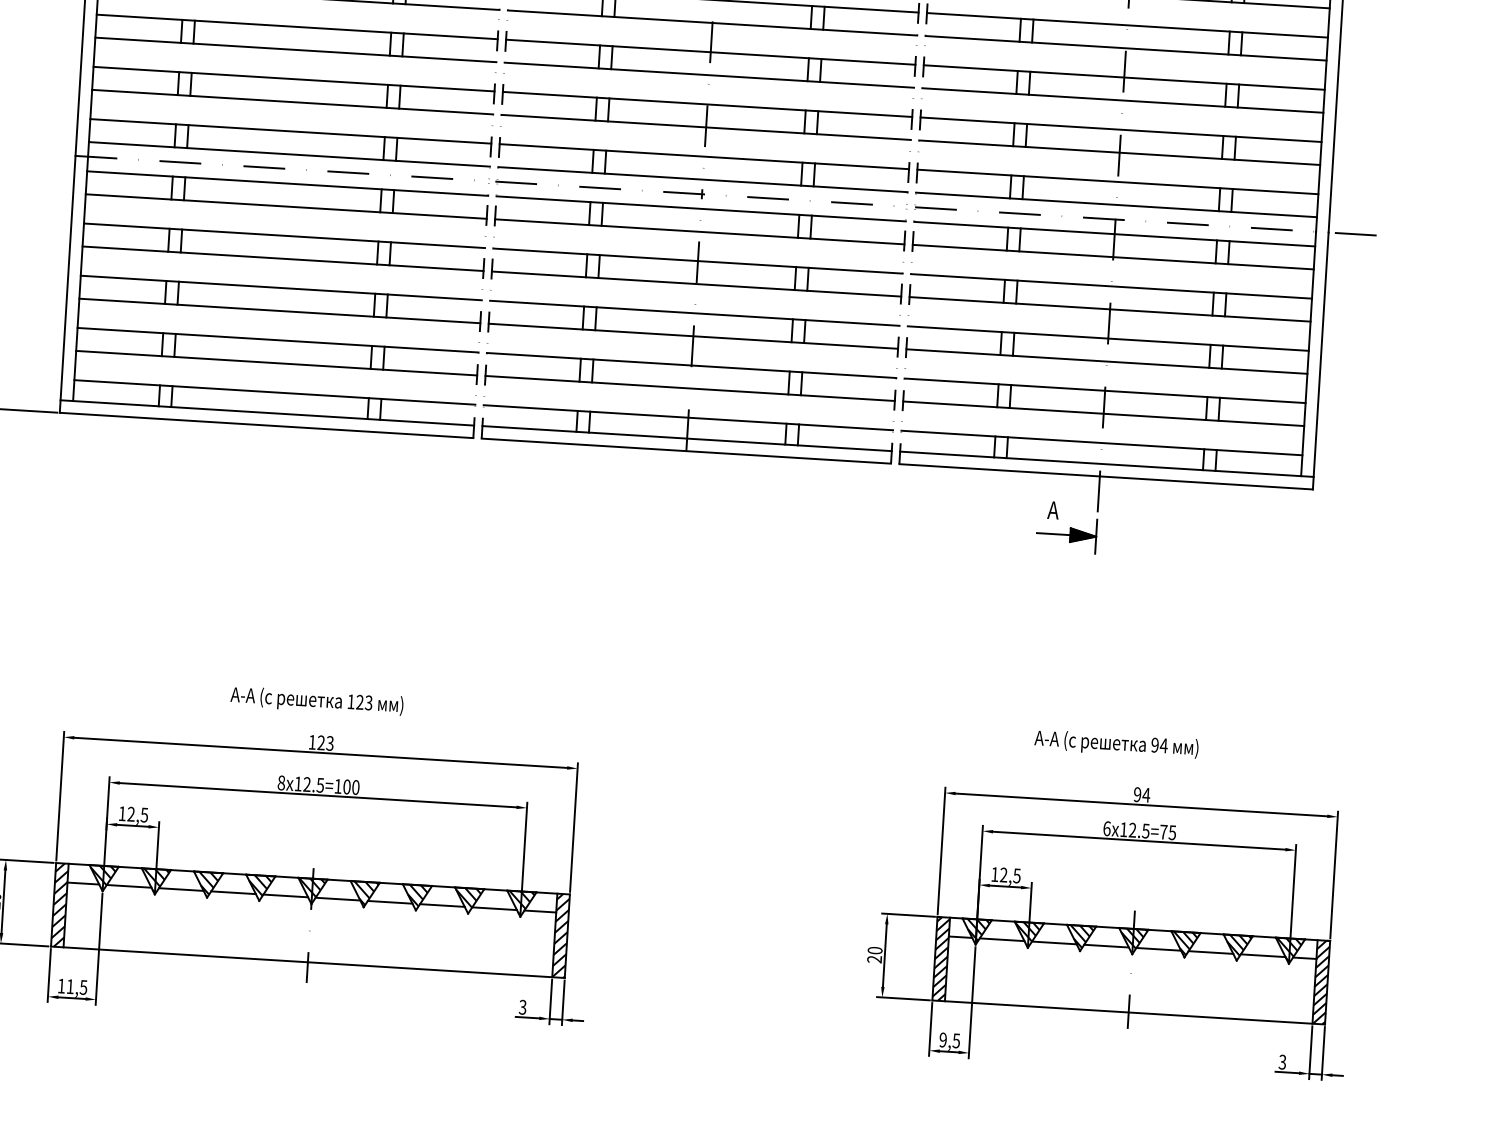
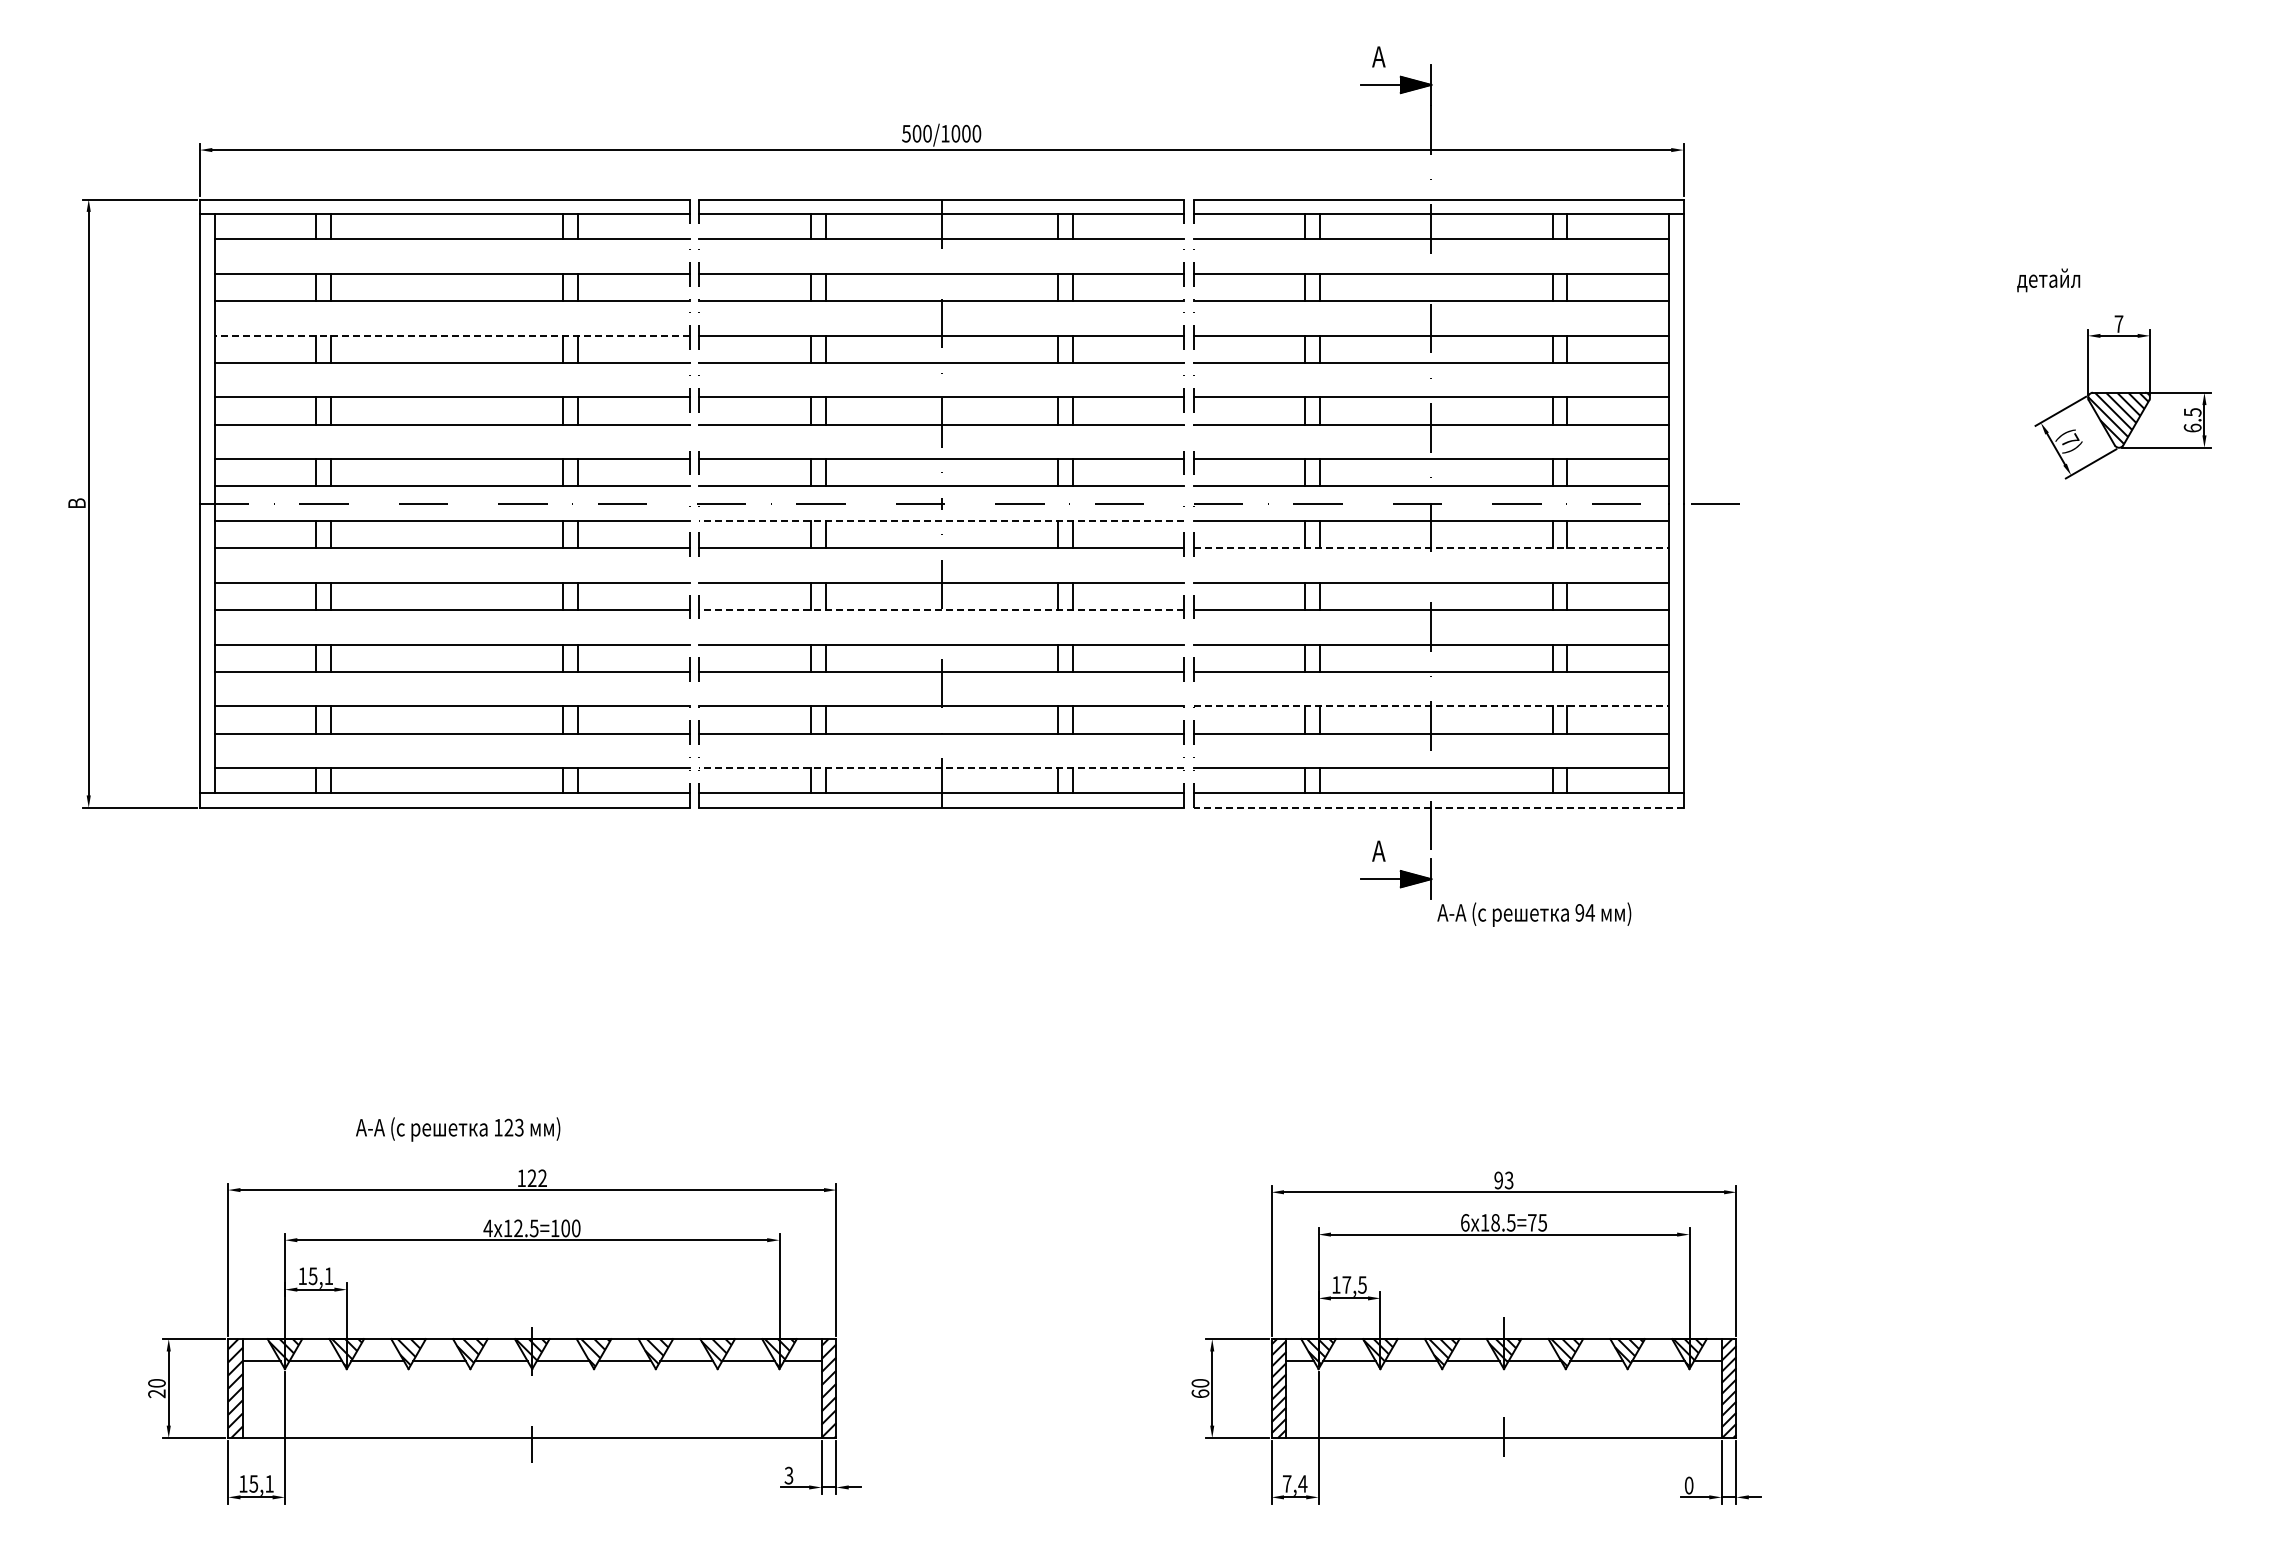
line: (296, 26) -> (451, 335), solid -> dashed
line: (700, 208) -> (941, 520), solid -> dashed
line: (1113, 257) -> (1431, 548), solid -> dashed
line: (696, 283) -> (941, 609), solid -> dashed
line: (1105, 390) -> (1431, 706), solid -> dashed
line: (688, 417) -> (941, 768), solid -> dashed
line: (1105, 476) -> (1438, 807), solid -> dashed
text: (317, 701) -> (458, 1129), moved
text: (329, 743) -> (542, 1178), 123 -> 122
text: (1116, 744) -> (1534, 914), moved
text: (280, 783) -> (487, 1228), 8x12.5=100 -> 4x12.5=100
text: (1145, 795) -> (1508, 1180), 94 -> 93
text: (137, 814) -> (320, 1276), 12,5 -> 15,1
text: (1132, 830) -> (1495, 1222), 6x12.5=75 -> 6x18.5=75
text: (1003, 874) -> (1346, 1284), 12,5 -> 17,5
text: (874, 959) -> (1200, 1393), 20 -> 60
text: (76, 986) -> (261, 1483), 11,5 -> 15,1
text: (949, 1040) -> (1294, 1483), 9,5 -> 7,4
text: (1282, 1062) -> (1688, 1485), 3 -> 0

